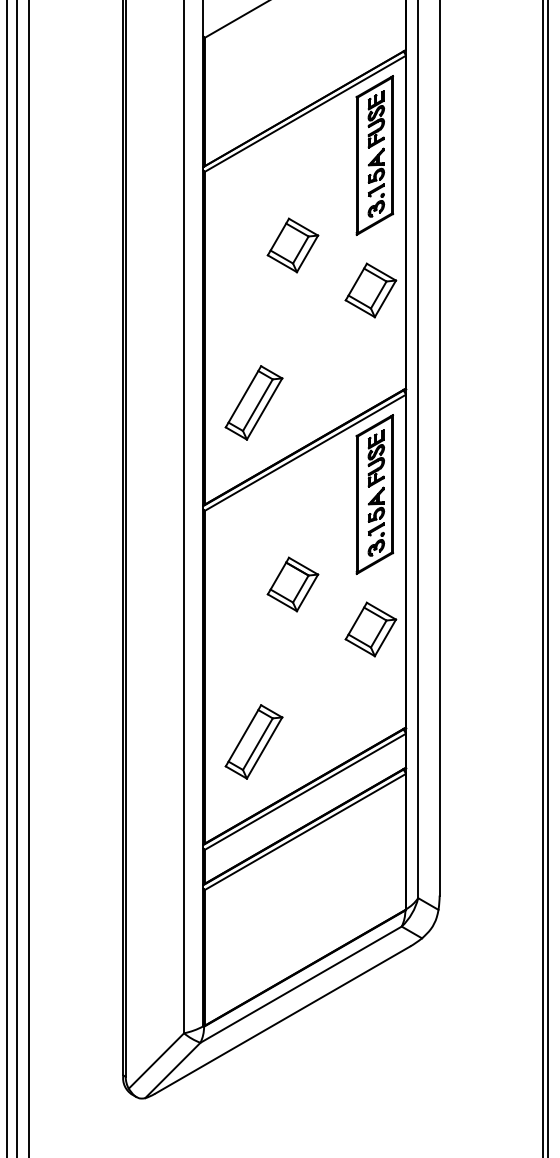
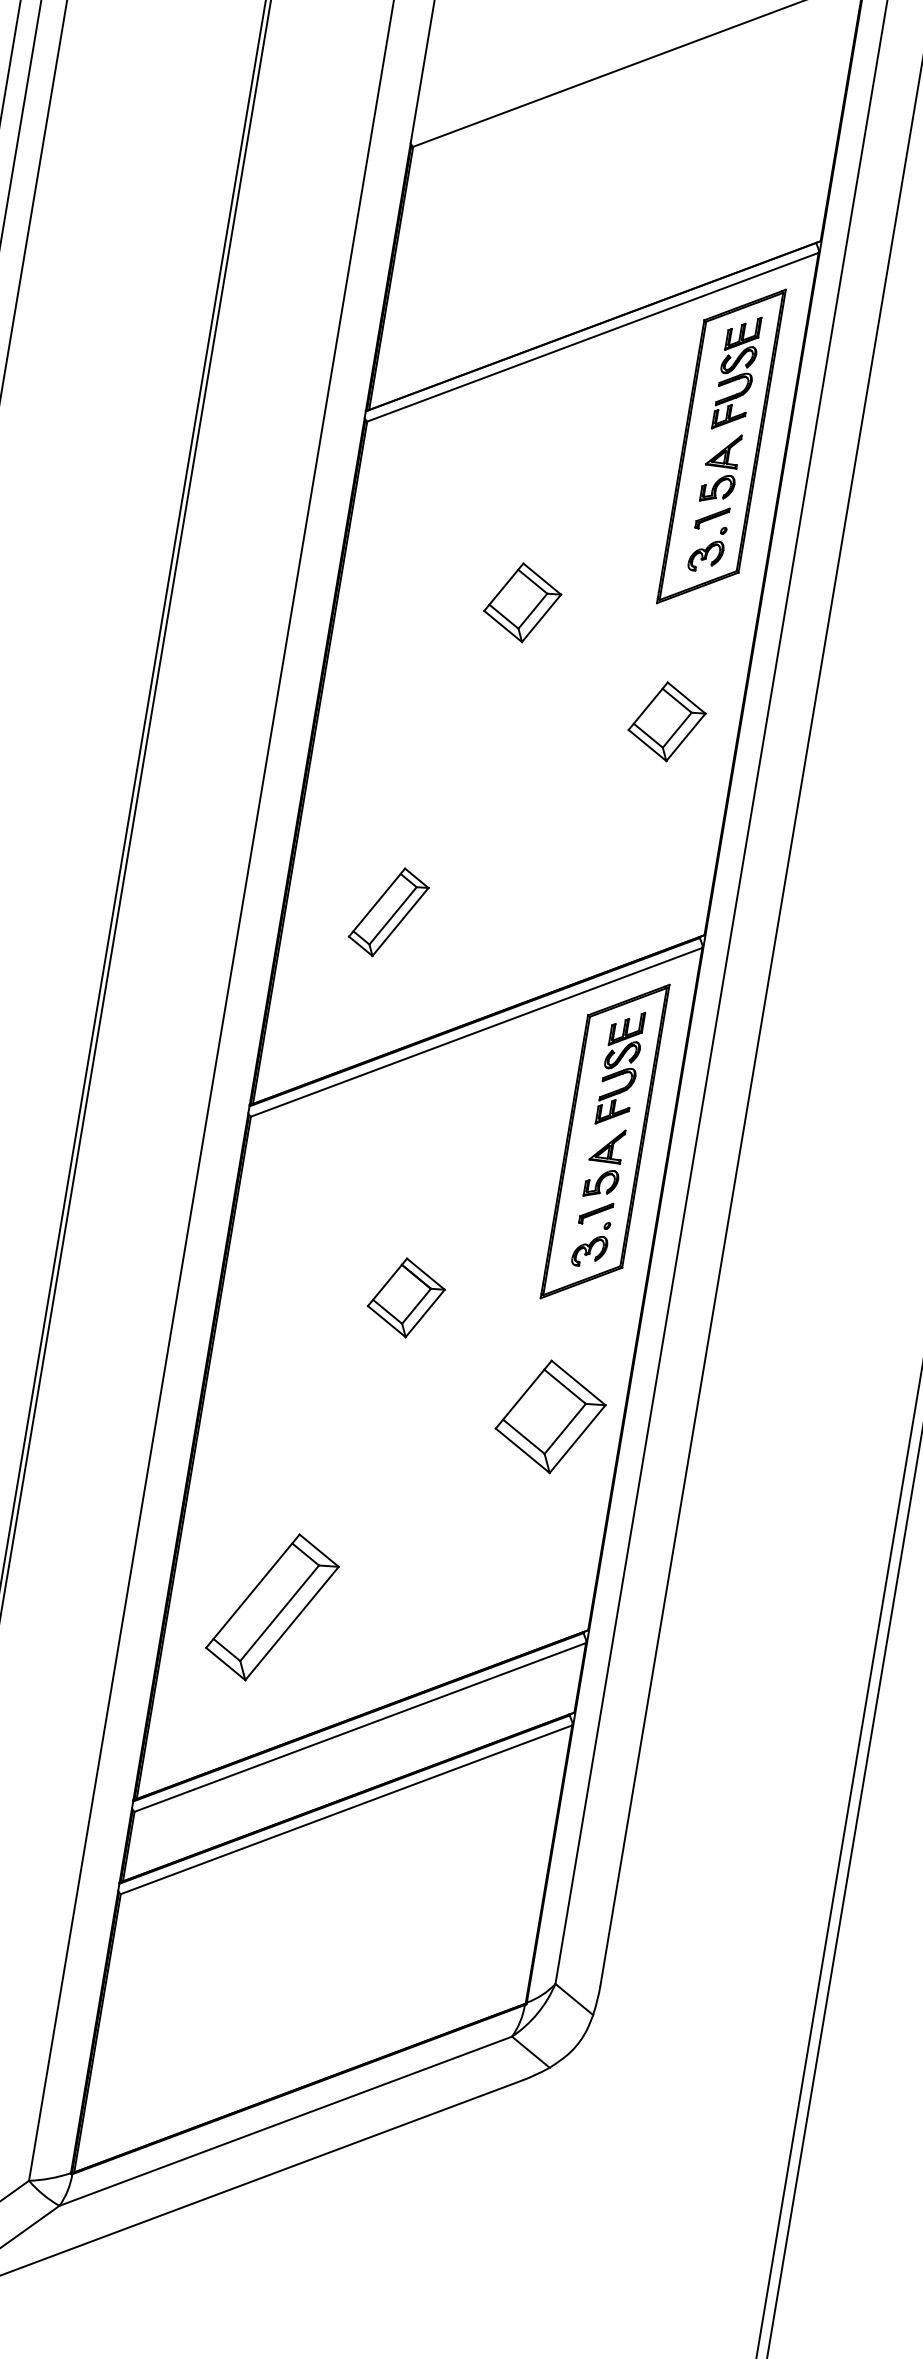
part: (292, 245) -> (521, 602), size x0.7
part: (370, 290) -> (666, 721), size x0.7
part: (253, 402) -> (387, 911), size x0.6
part: (292, 584) -> (405, 1297), size x0.7

